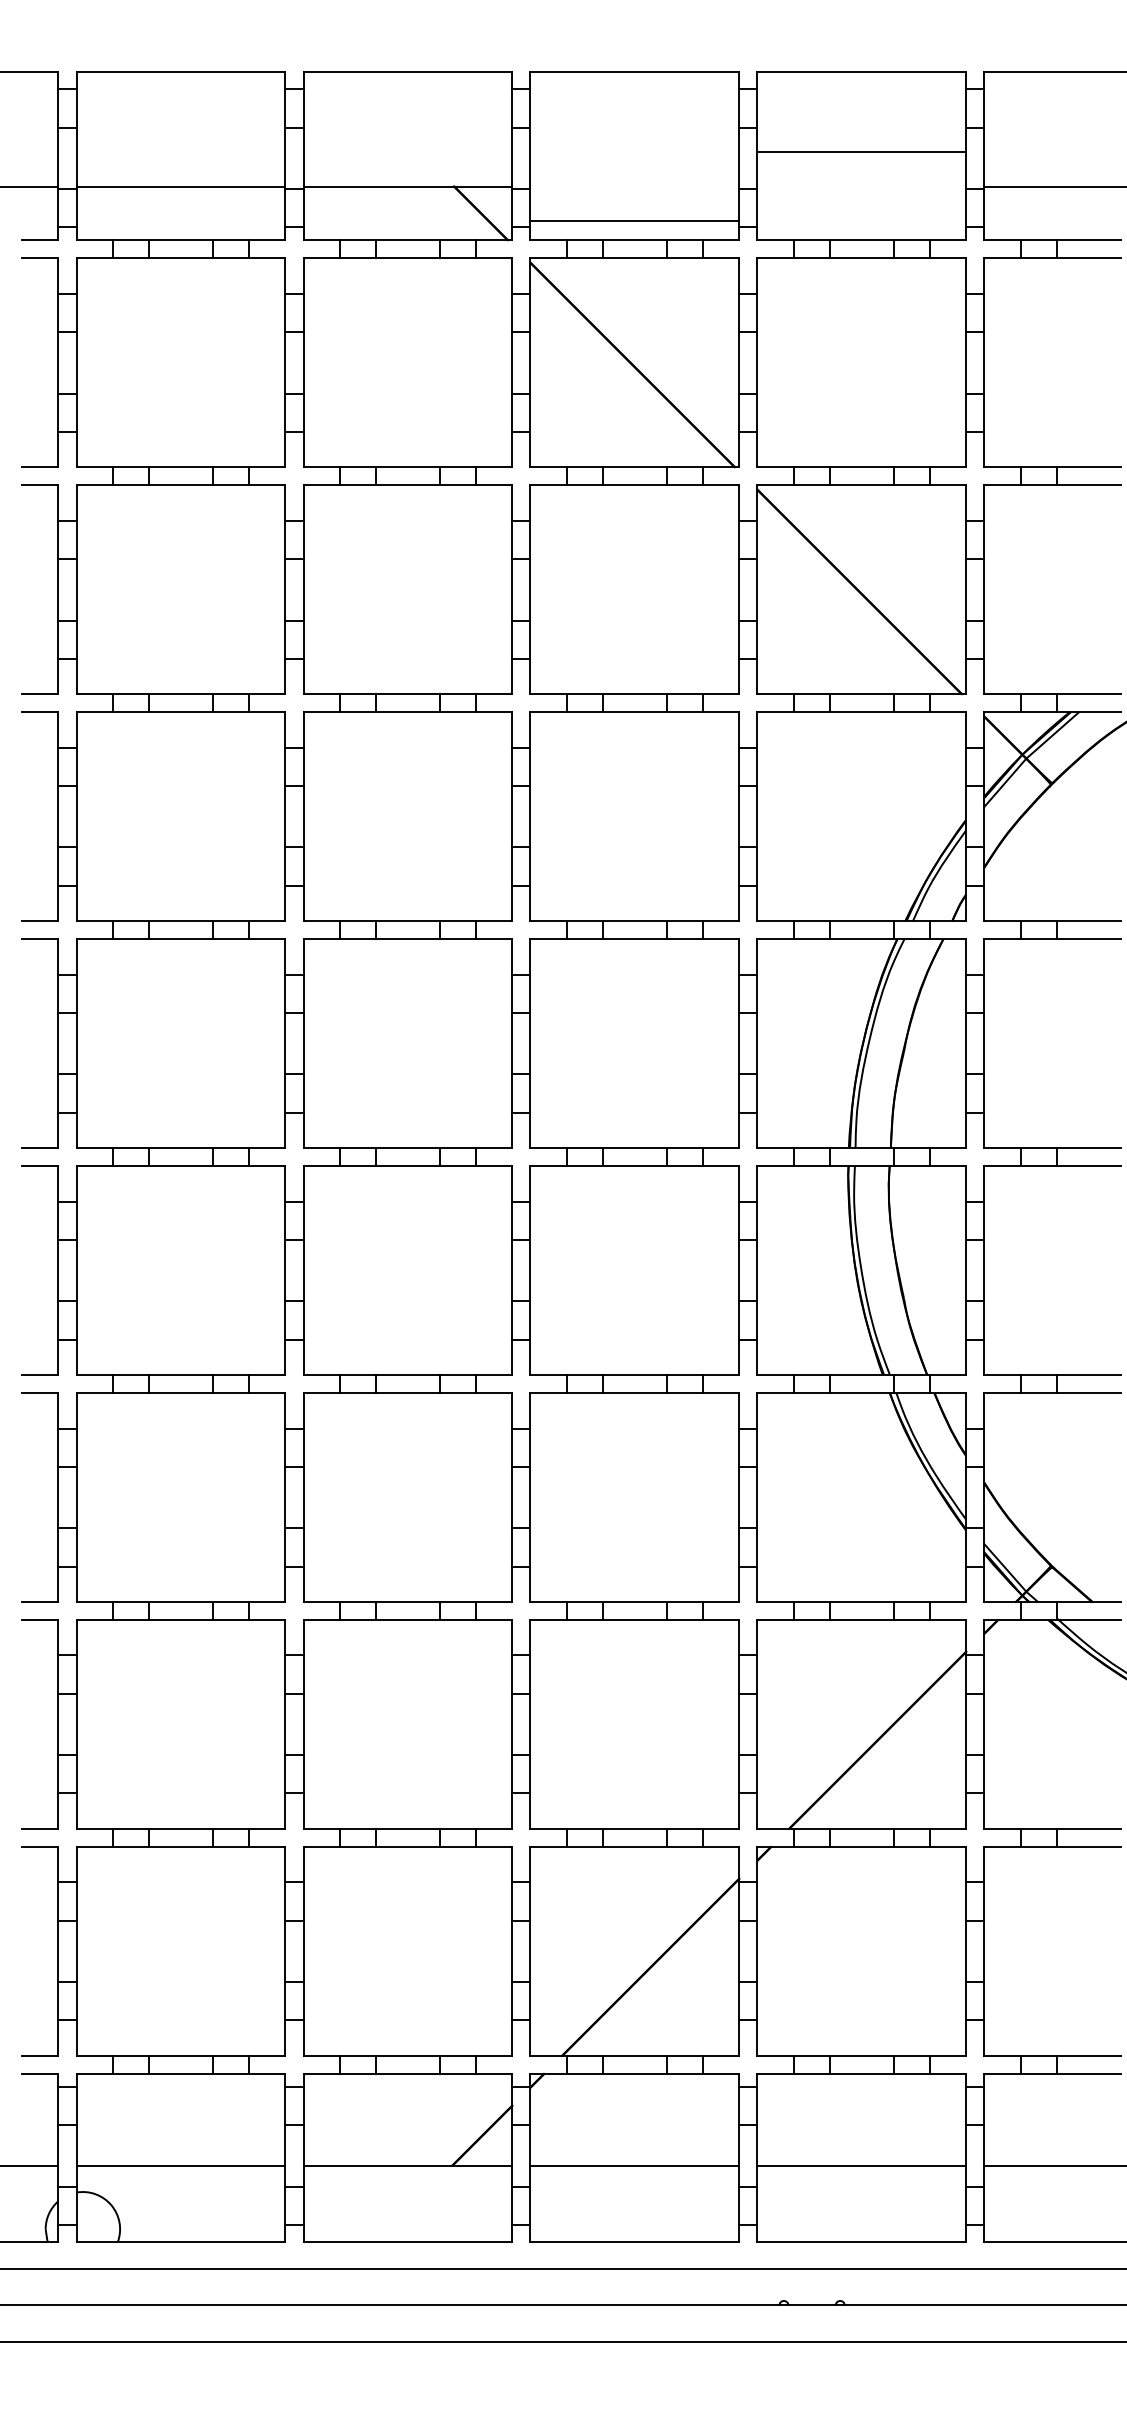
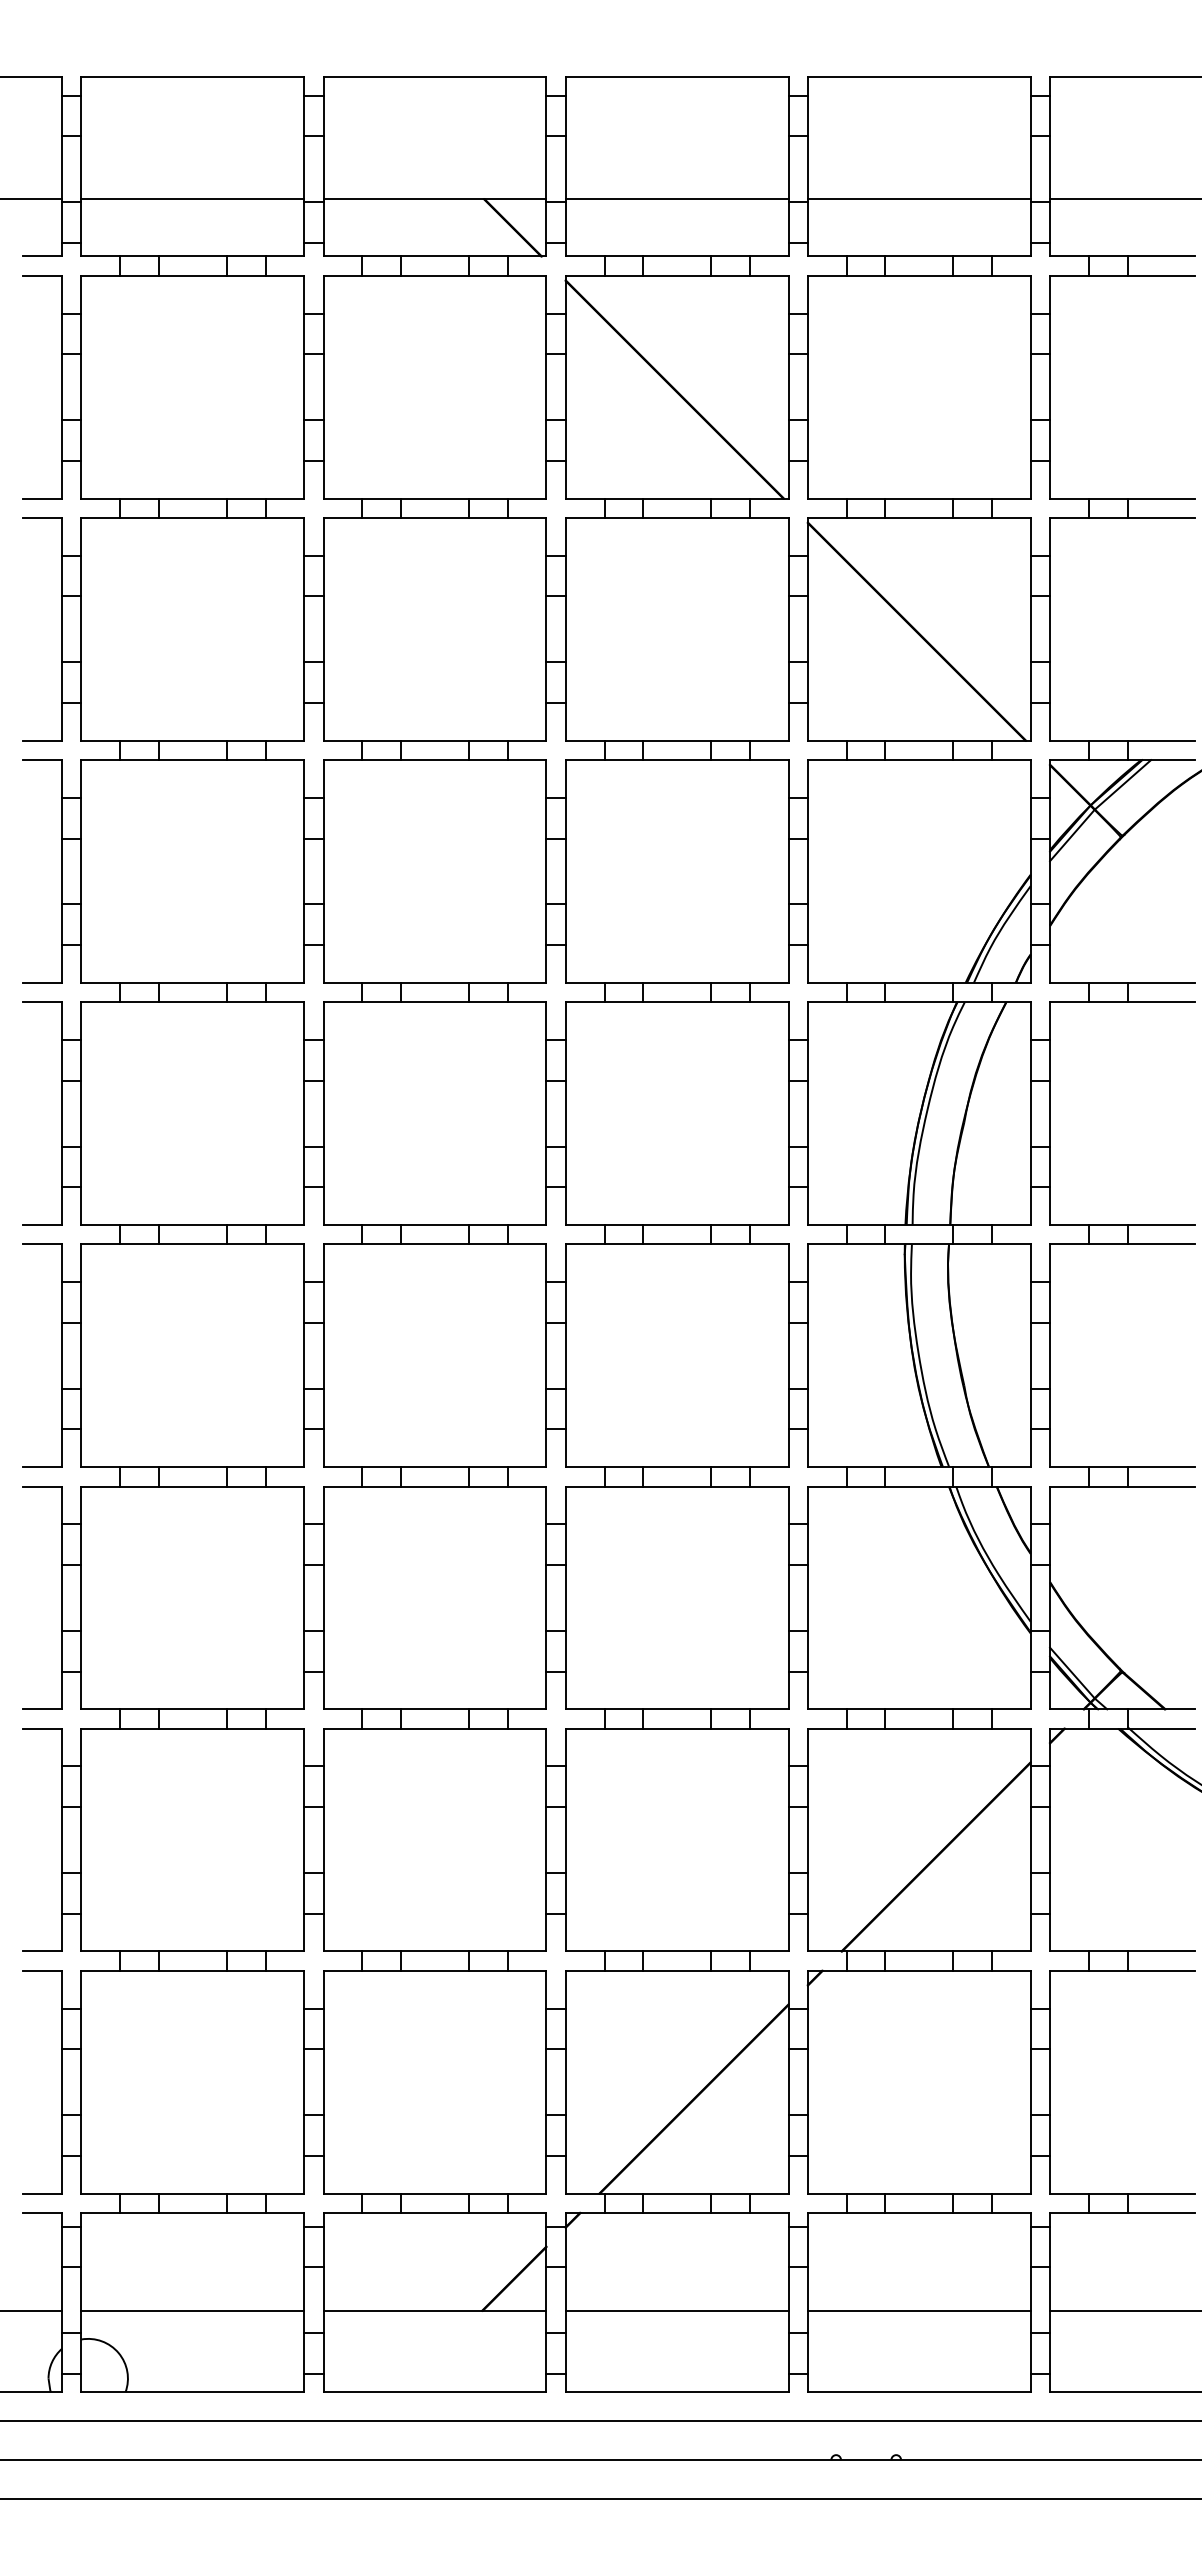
line: (861, 152) -> (918, 199), moved
line: (634, 221) -> (676, 199), moved

